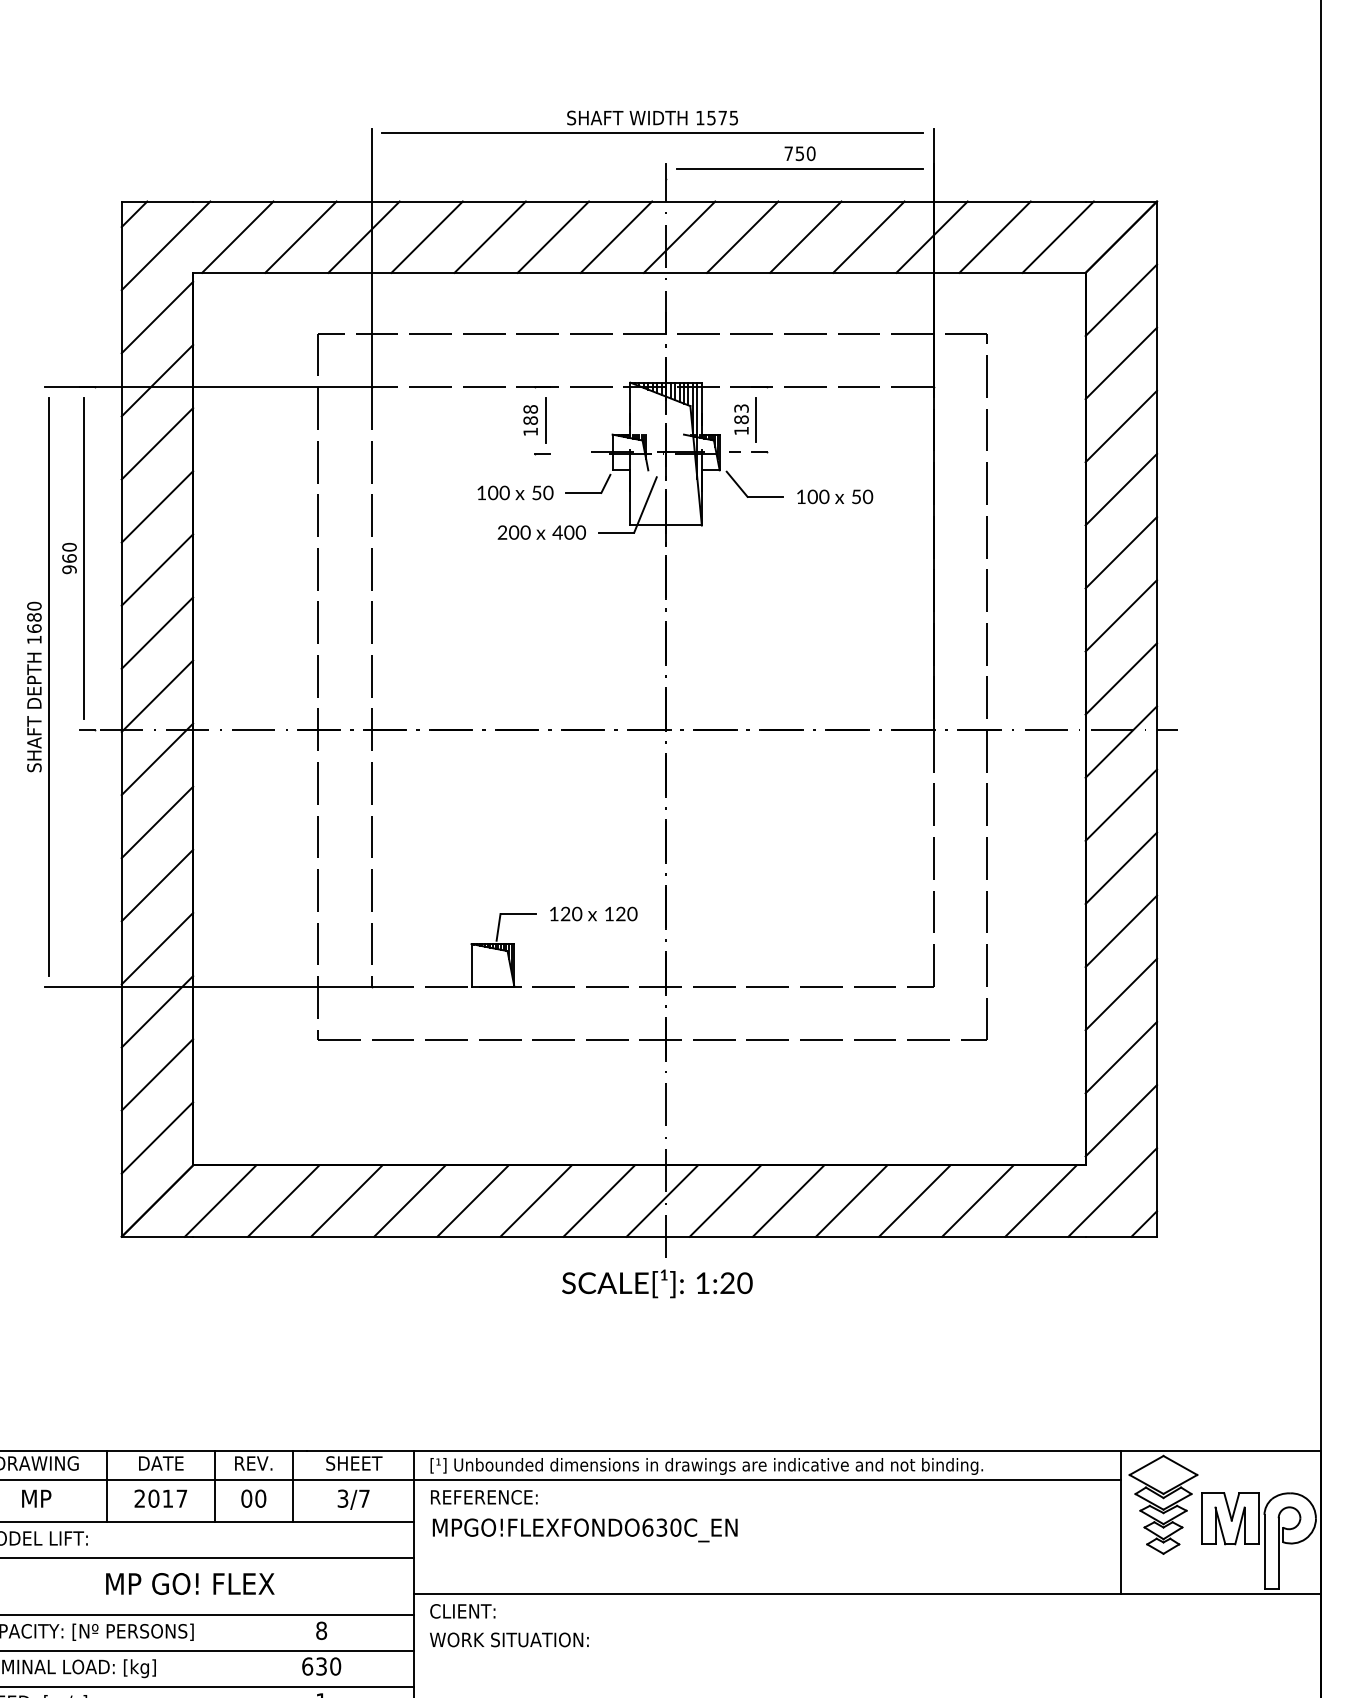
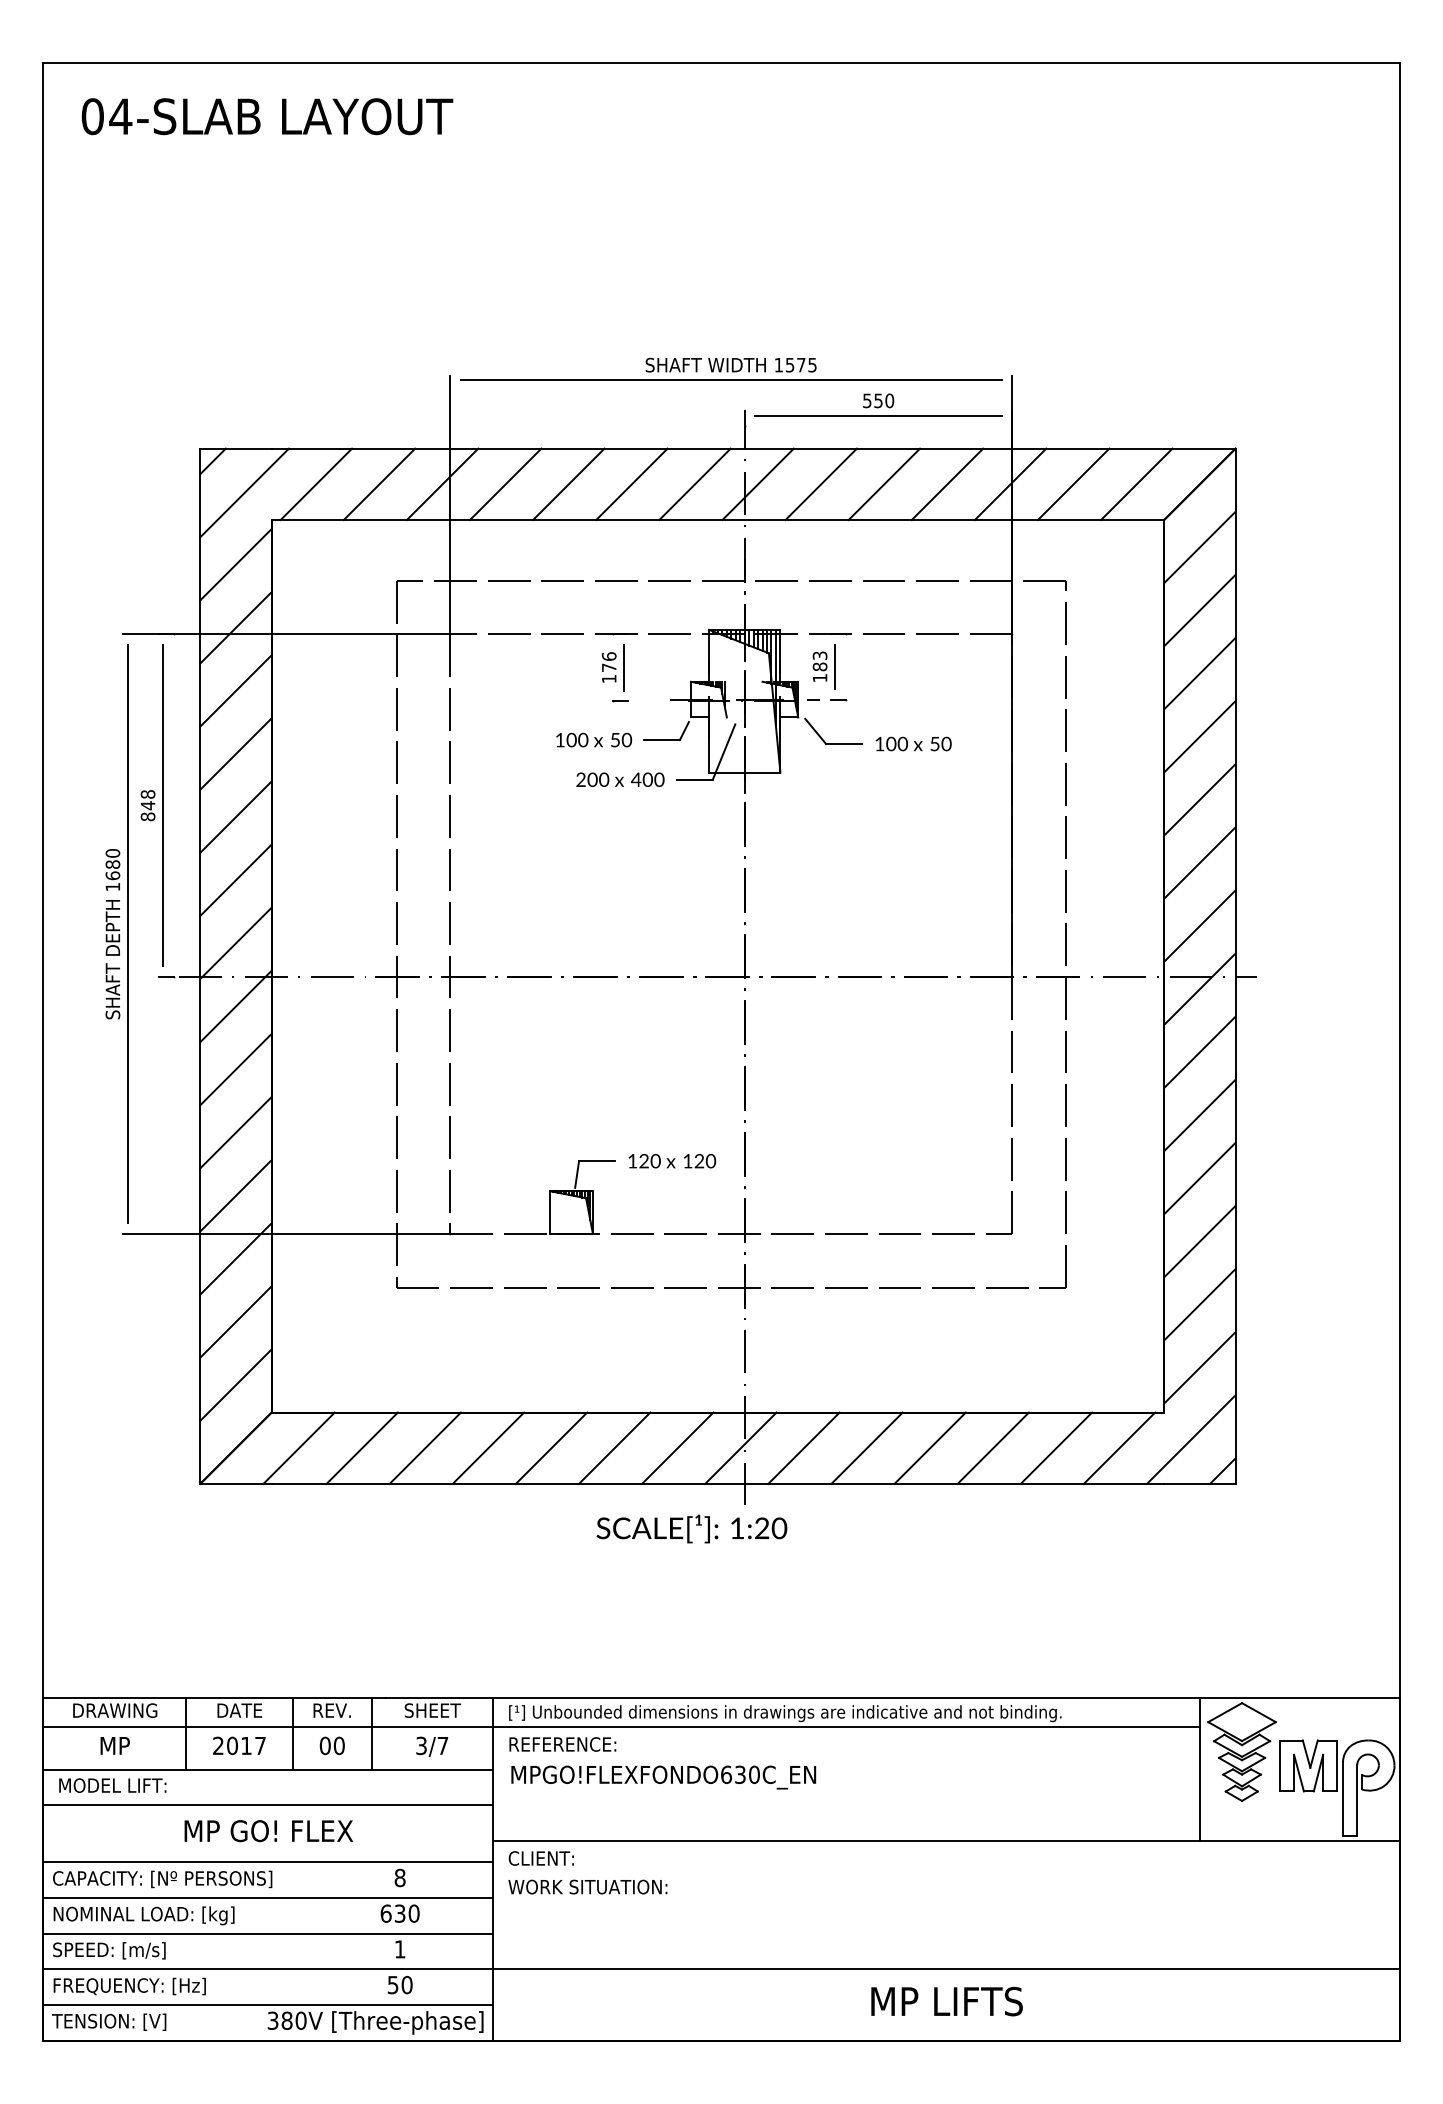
text: (788, 153) -> (867, 400), 750 -> 550
text: (529, 415) -> (608, 662), 188 -> 176
text: (68, 558) -> (147, 805), 960 -> 848
text: (656, 1283) -> (691, 1528), moved

